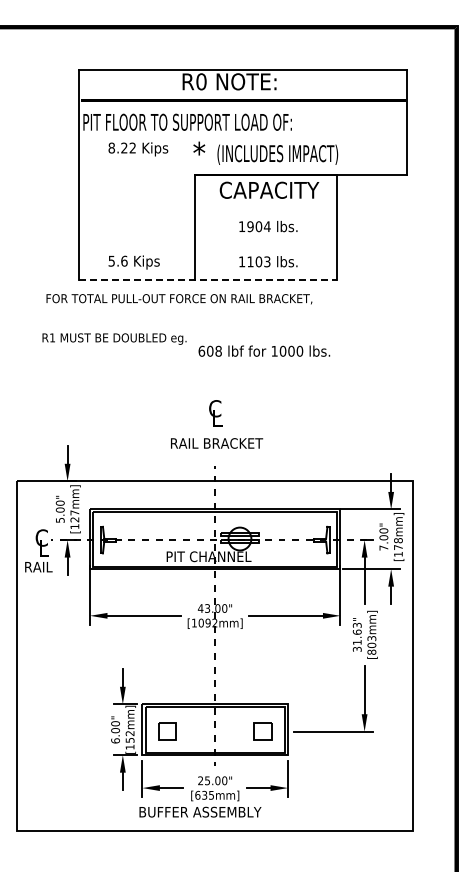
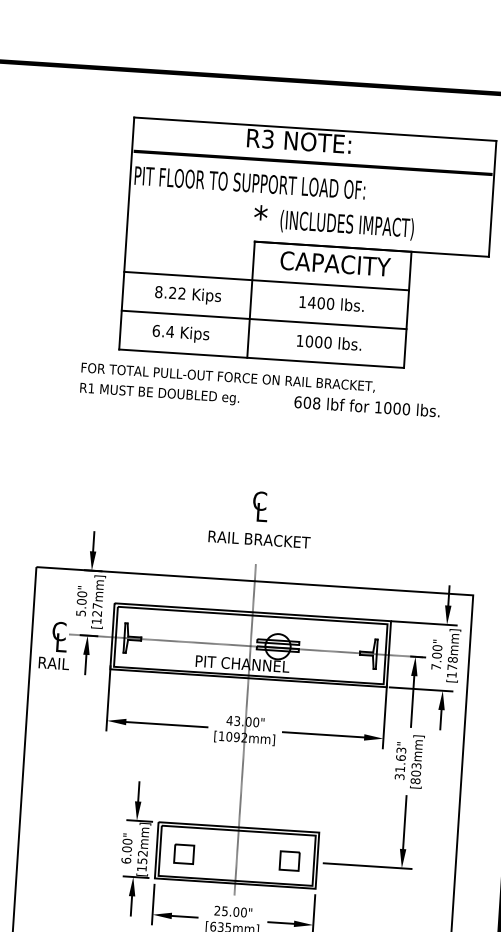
text: (201, 81) -> (268, 138), R0 -> R3
text: (138, 149) -> (188, 295), moved
line: (208, 209) -> (266, 280), added
text: (258, 226) -> (320, 303), 1904 -> 1400
line: (208, 245) -> (264, 320), added
text: (117, 260) -> (162, 330), 5.6 -> 6.4
text: (258, 261) -> (318, 341), 1103 -> 1000
line: (208, 280) -> (261, 359), dashed -> solid
text: (114, 338) -> (159, 393), moved
text: (264, 350) -> (367, 405), moved

